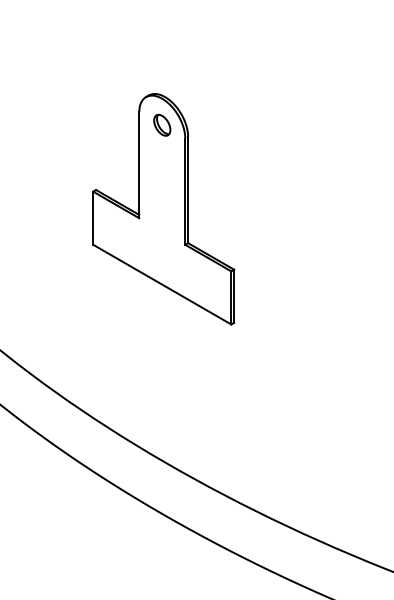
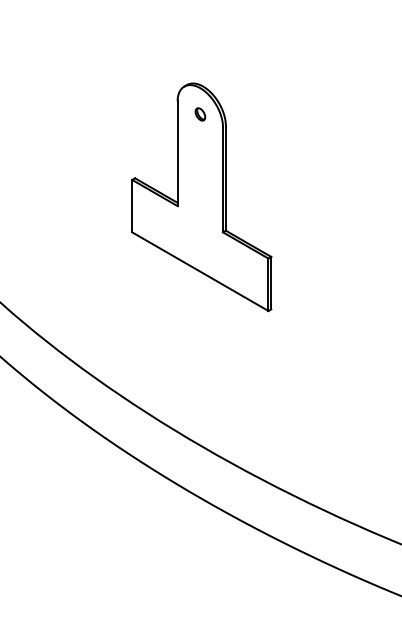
part: (162, 125) -> (200, 114), size x0.6

